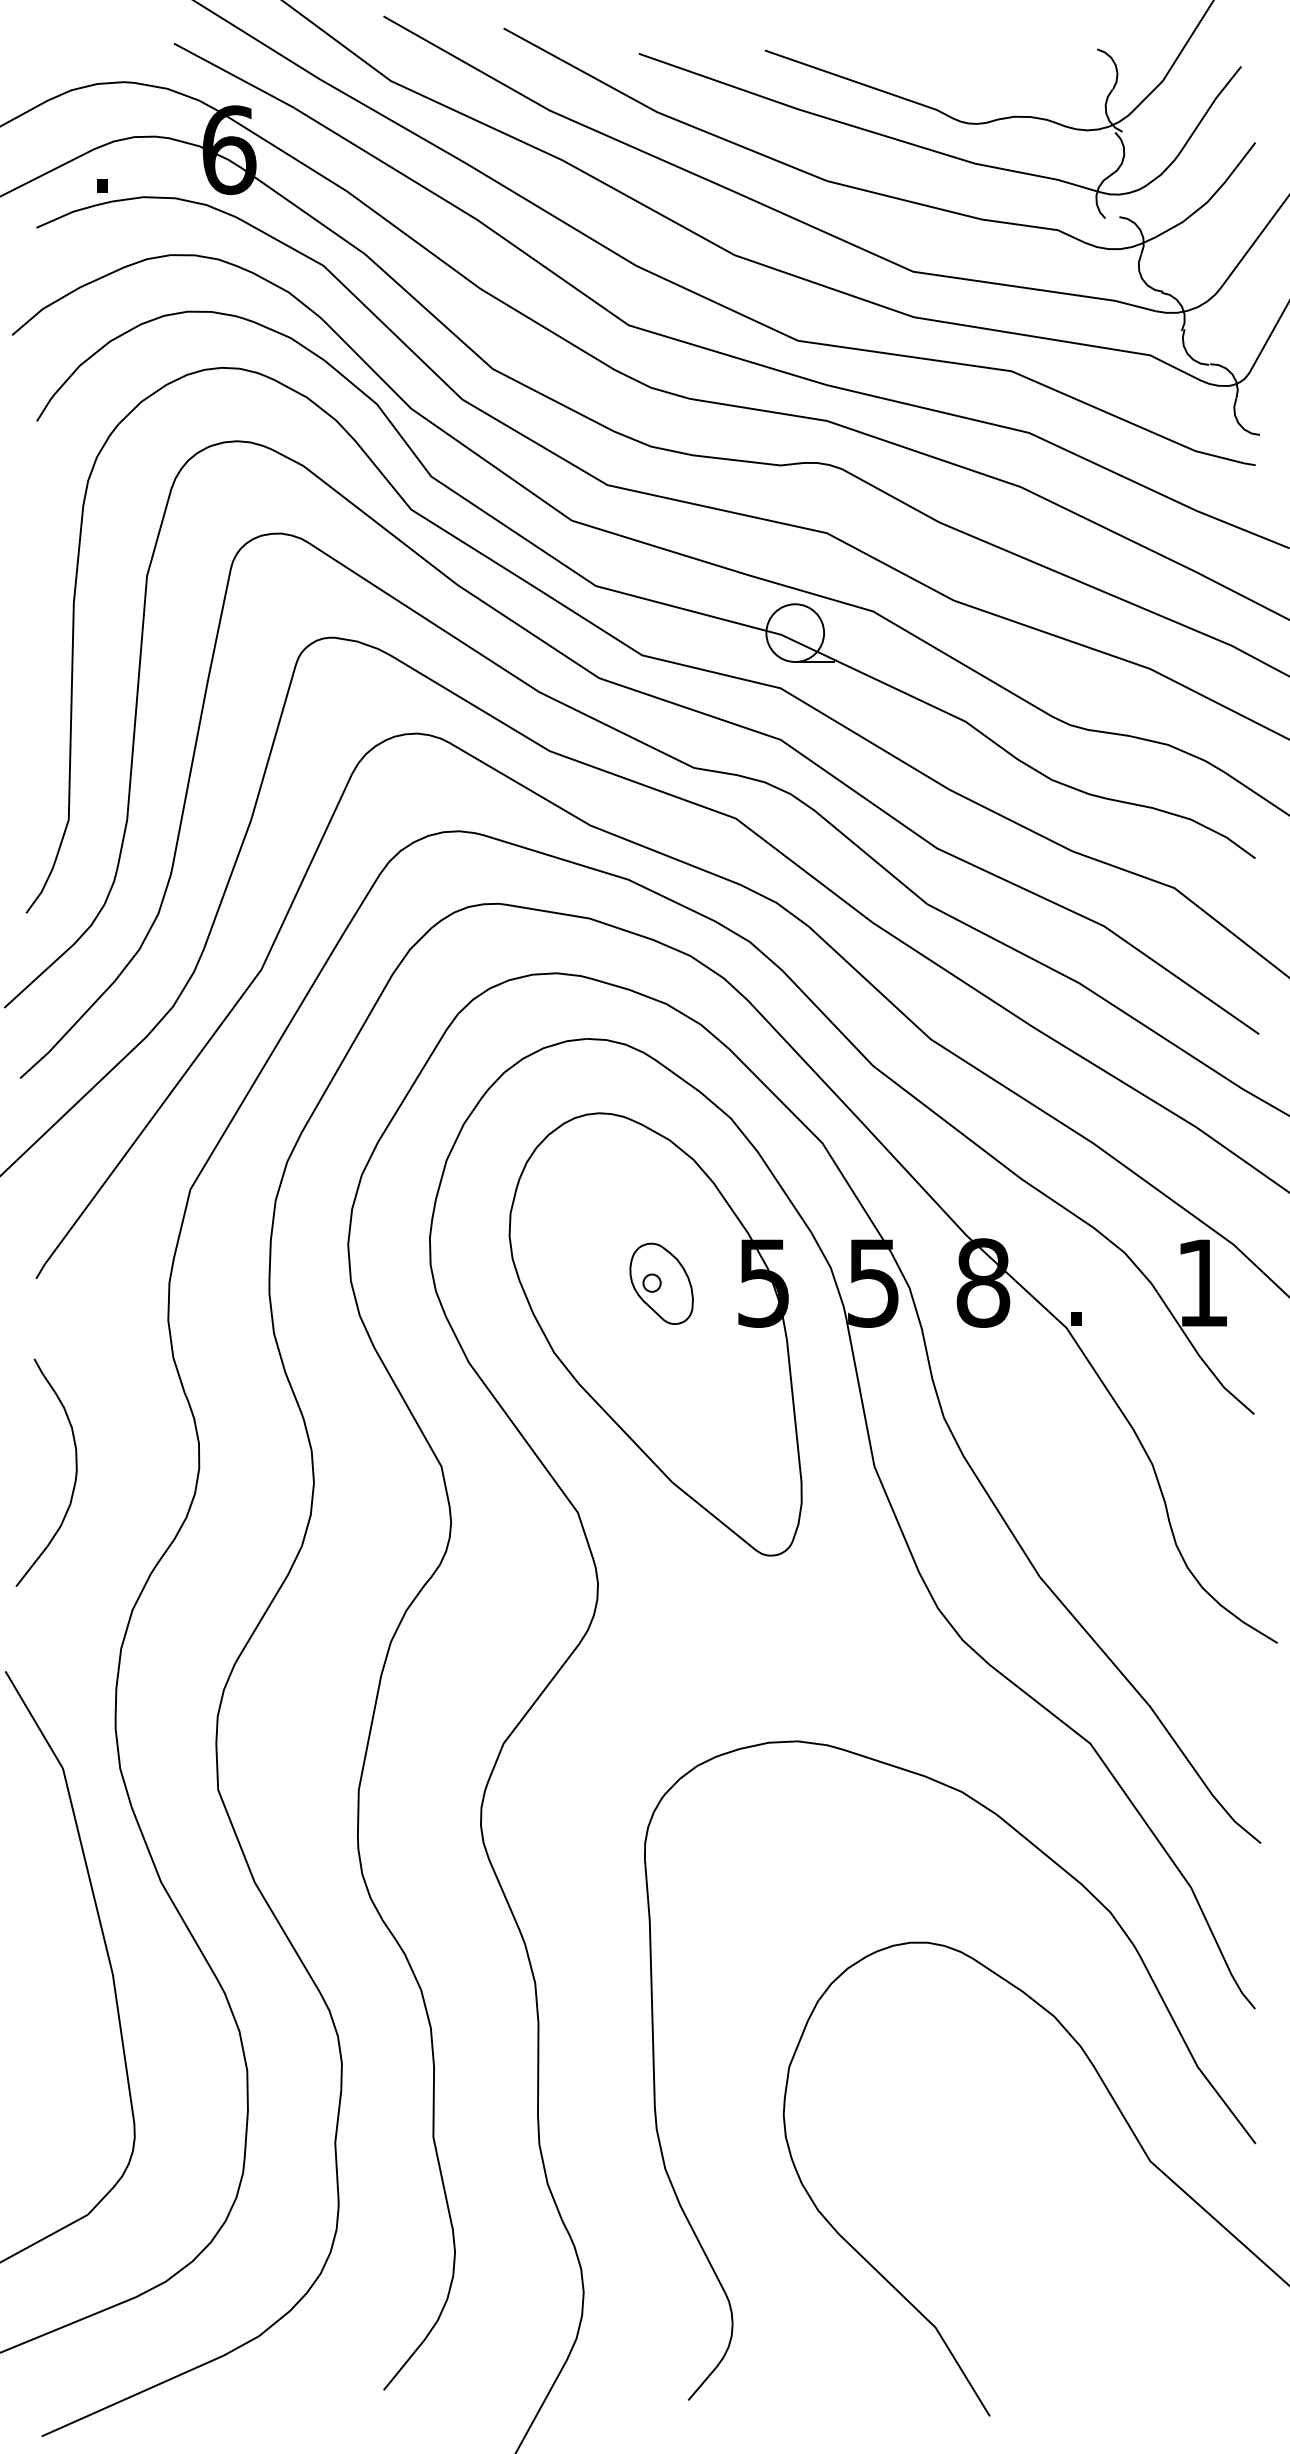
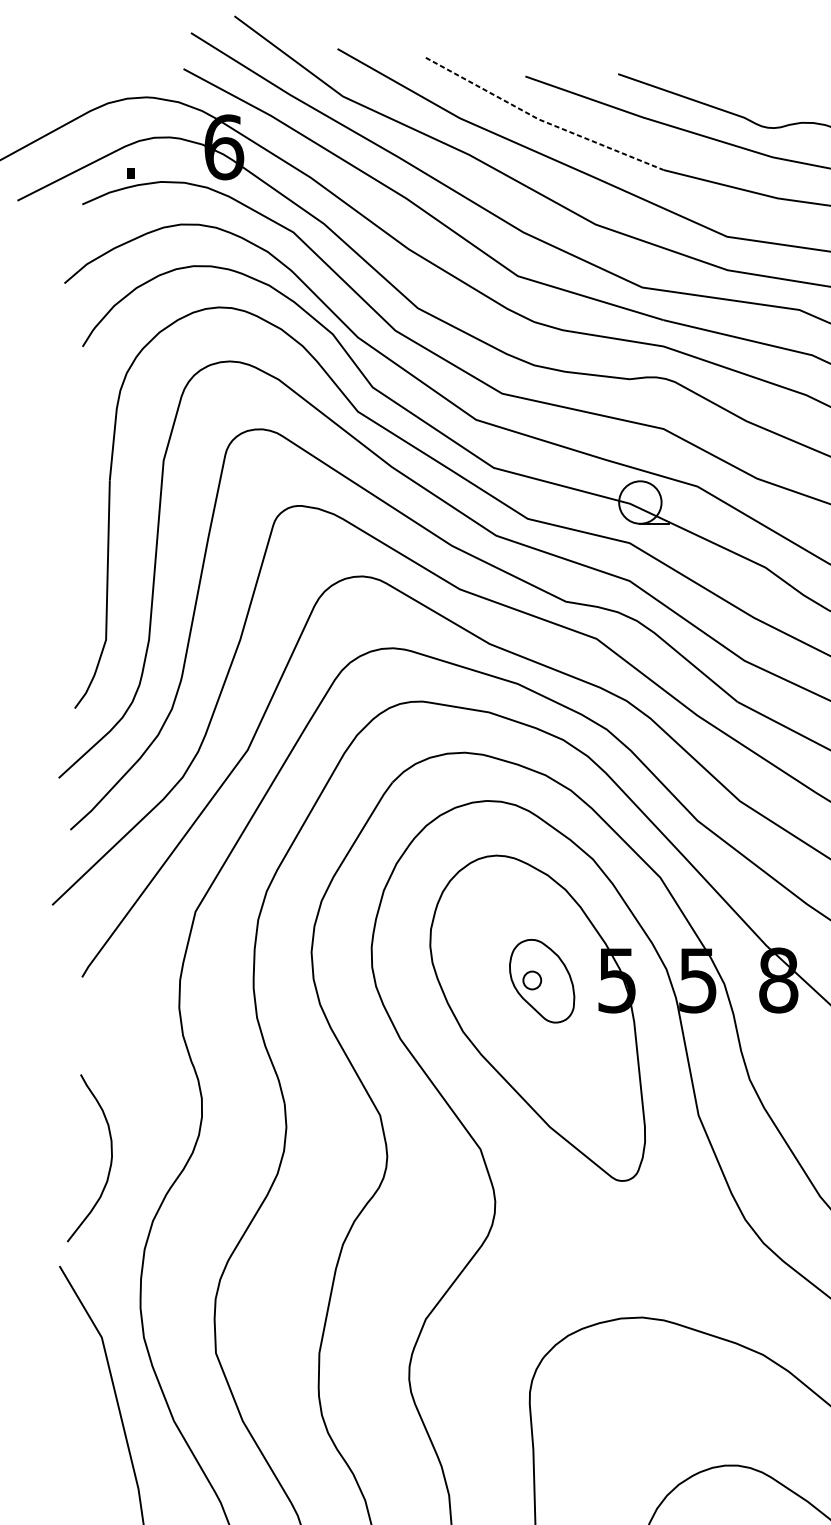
line: (660, 113) -> (541, 120), solid -> dashed
part: (661, 1283) -> (541, 980), size x1.4
curve: (75, 1472) -> (111, 1158), moved

